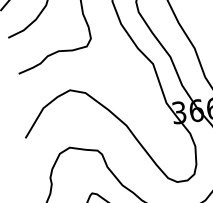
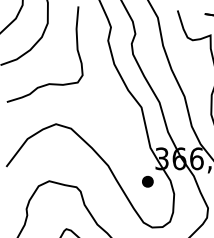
part: (167, 136) -> (147, 181), added

